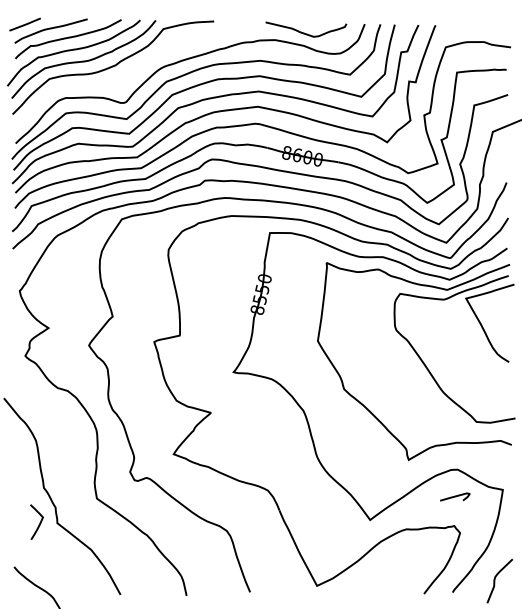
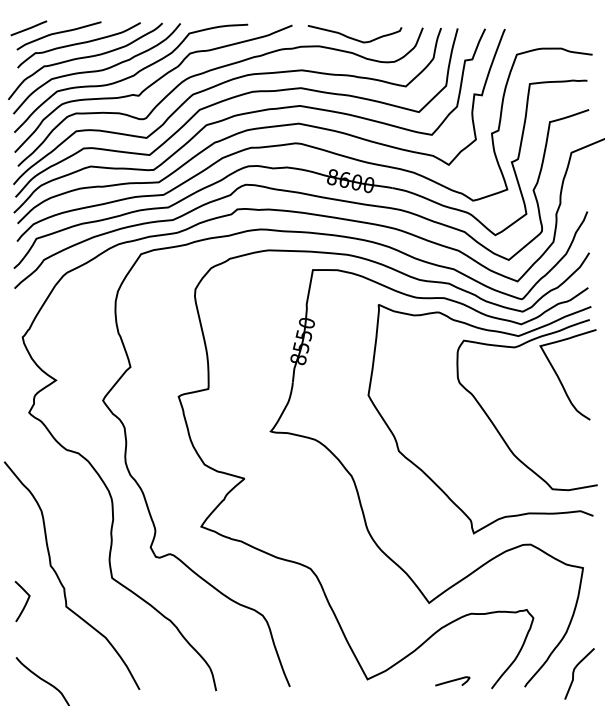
curve: (131, 73) -> (152, 85), added
curve: (454, 497) -> (452, 681), moved
curve: (39, 523) -> (25, 602), moved

